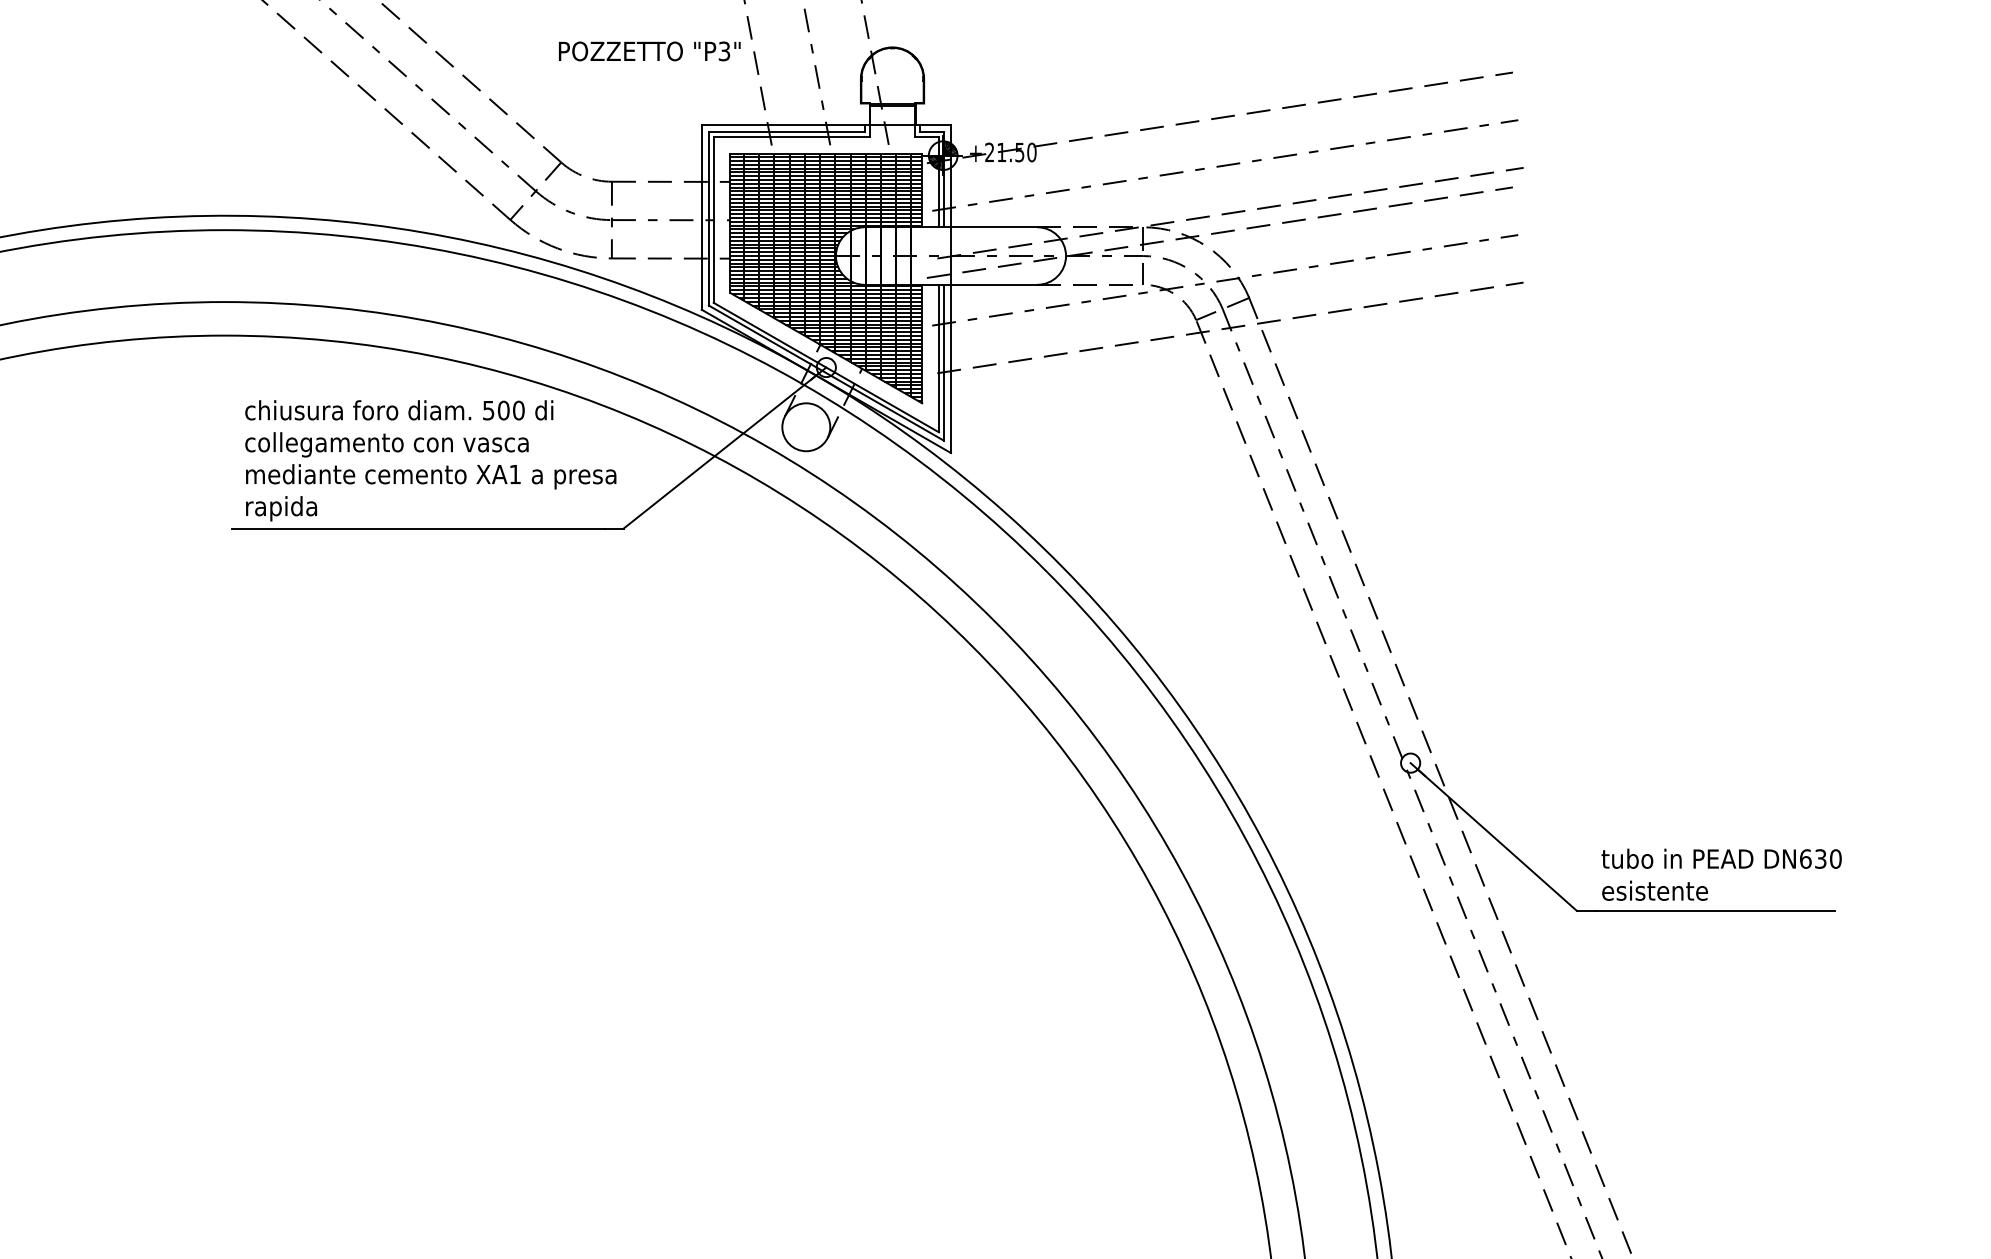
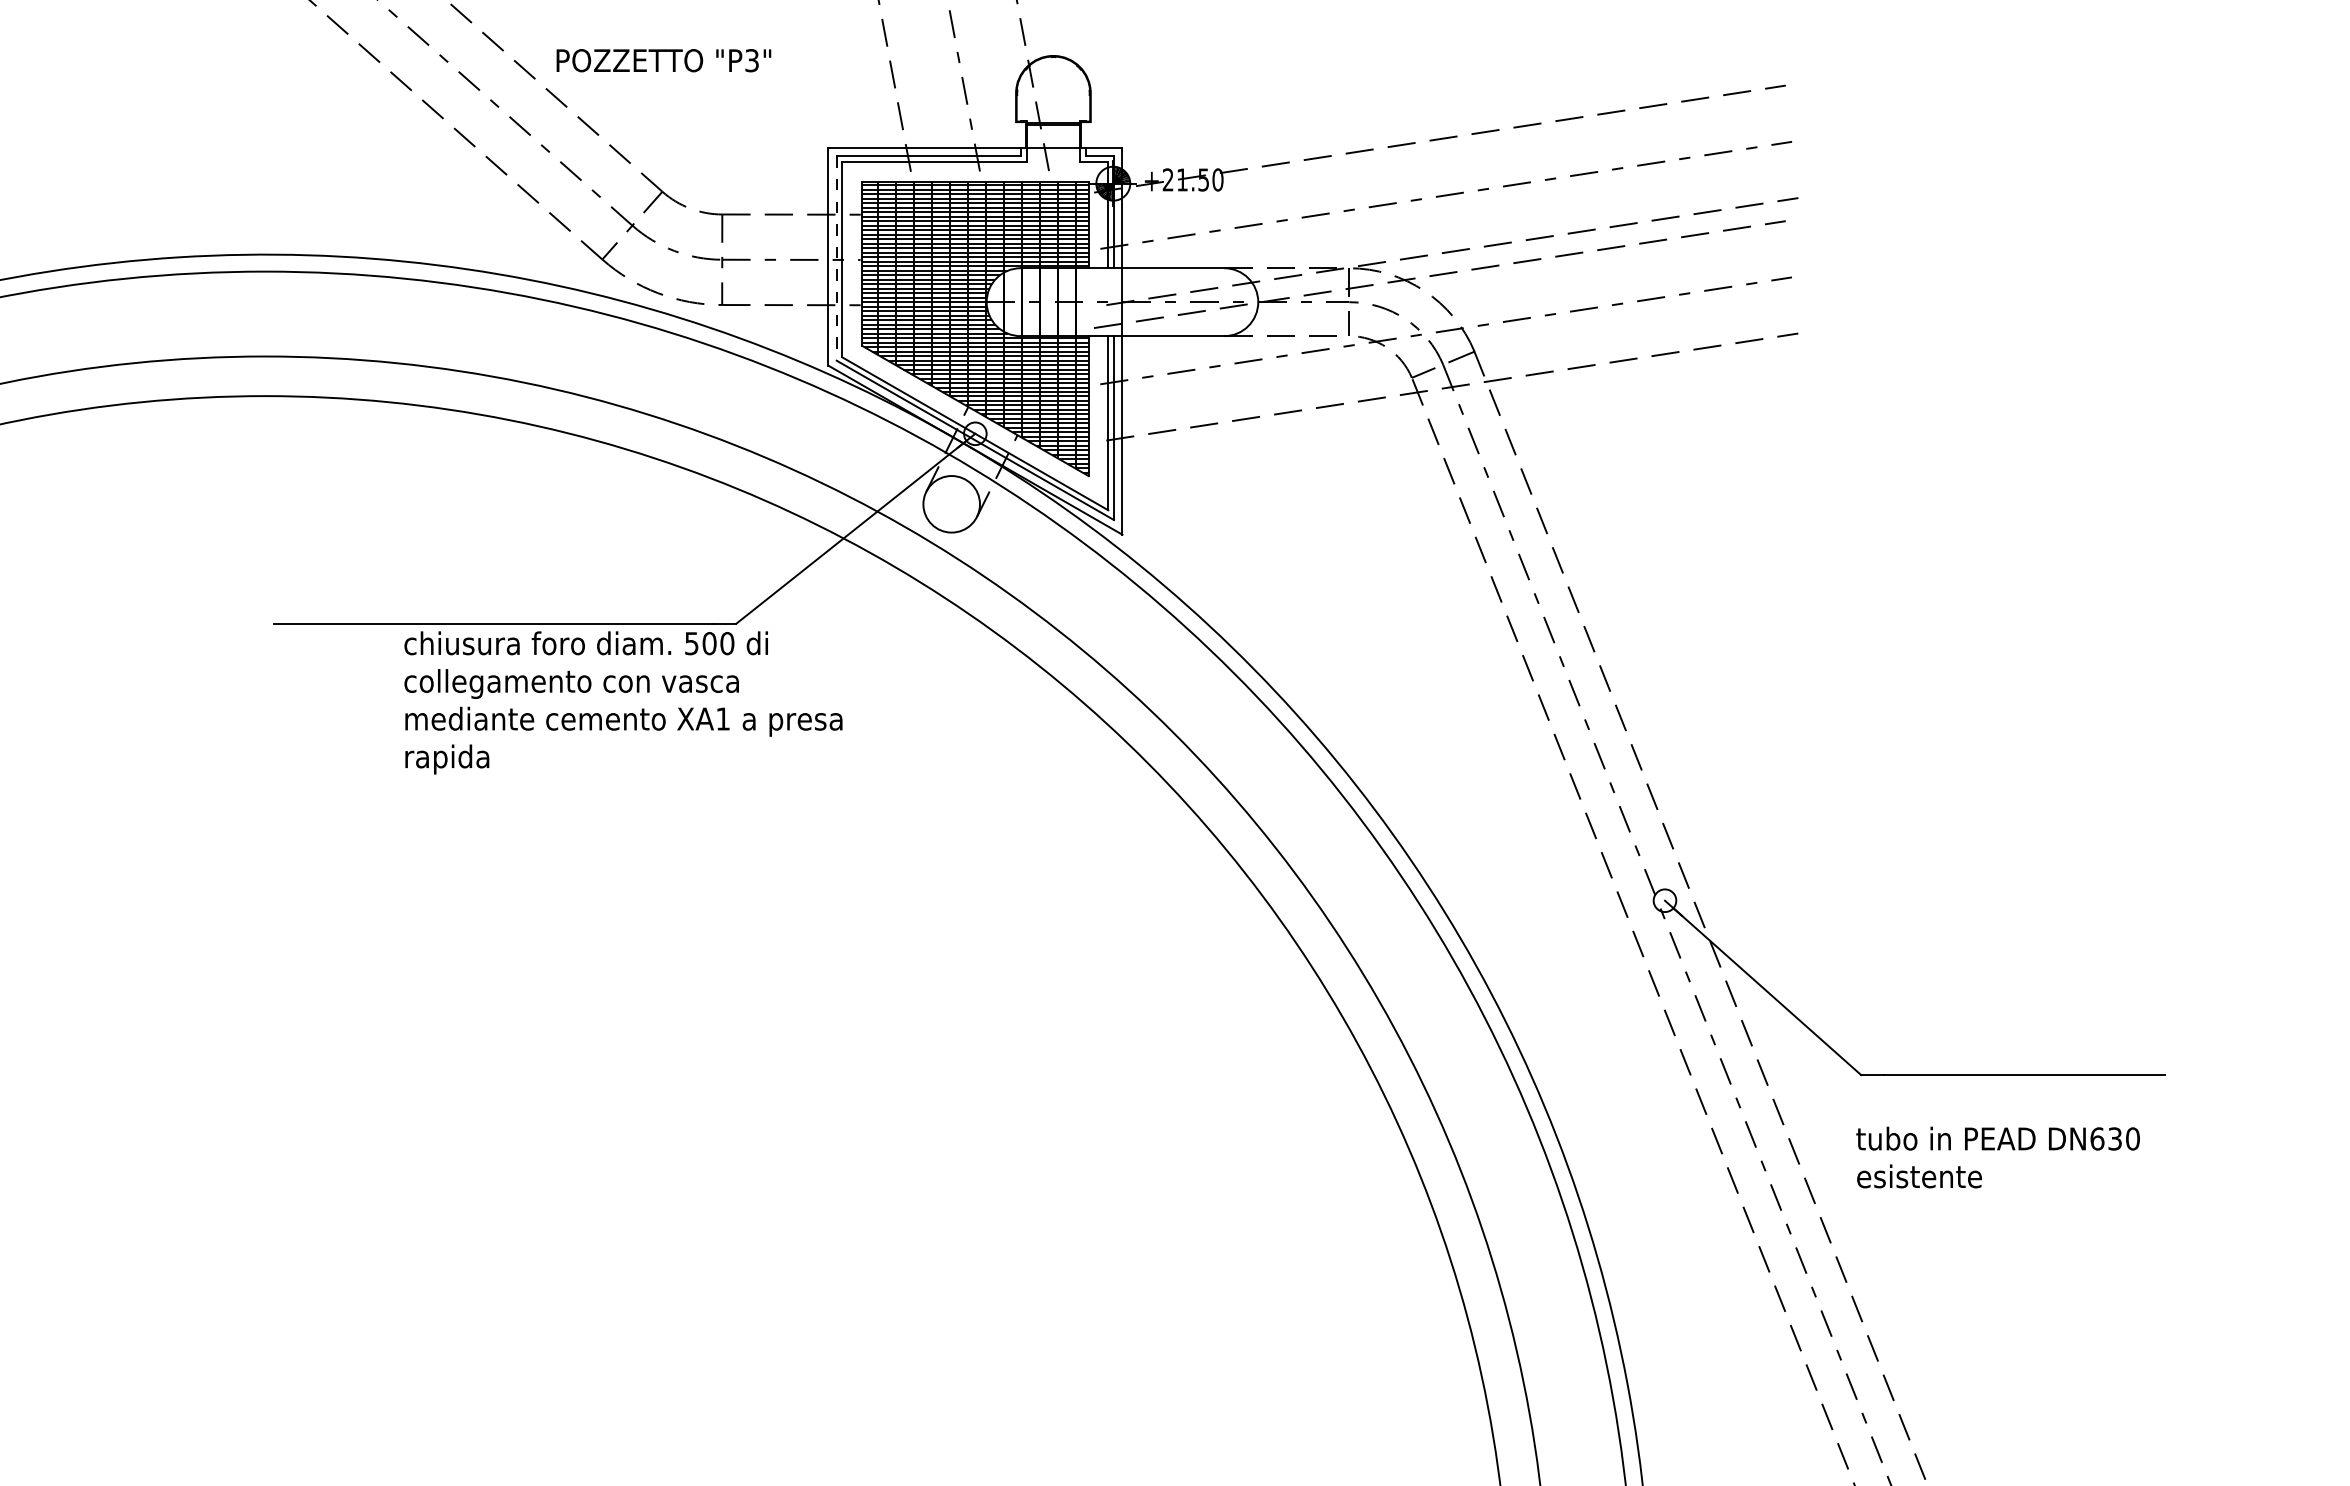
text: (649, 51) -> (663, 60), moved
line: (708, 219) -> (836, 259), solid -> dashed
text: (430, 460) -> (623, 702), moved
text: (1721, 874) -> (1997, 1157), moved

